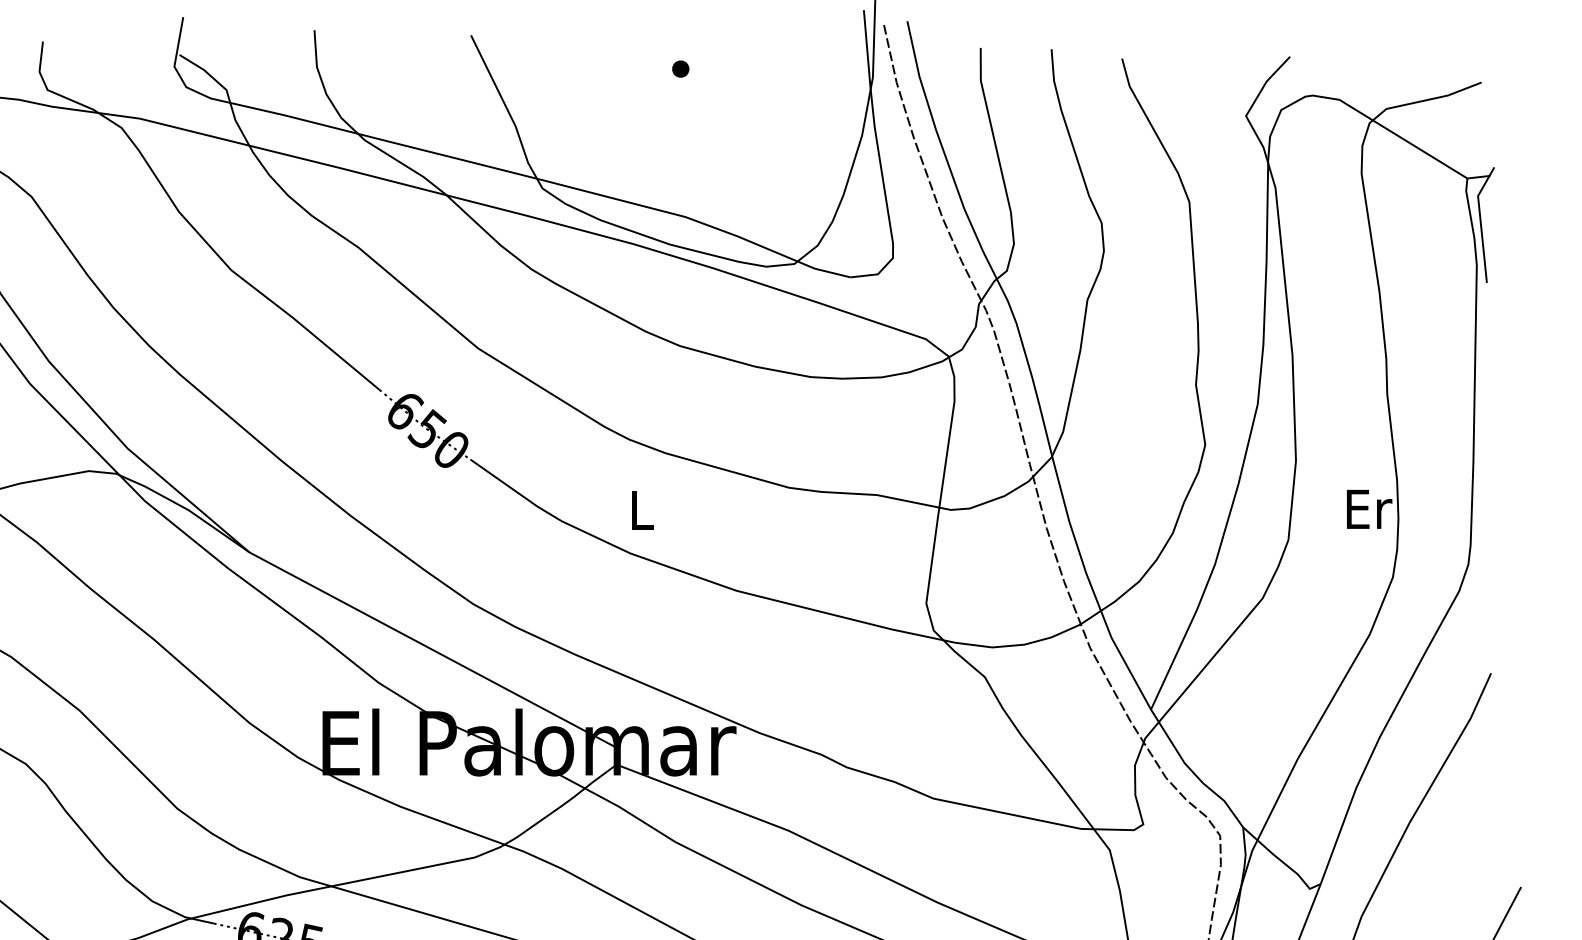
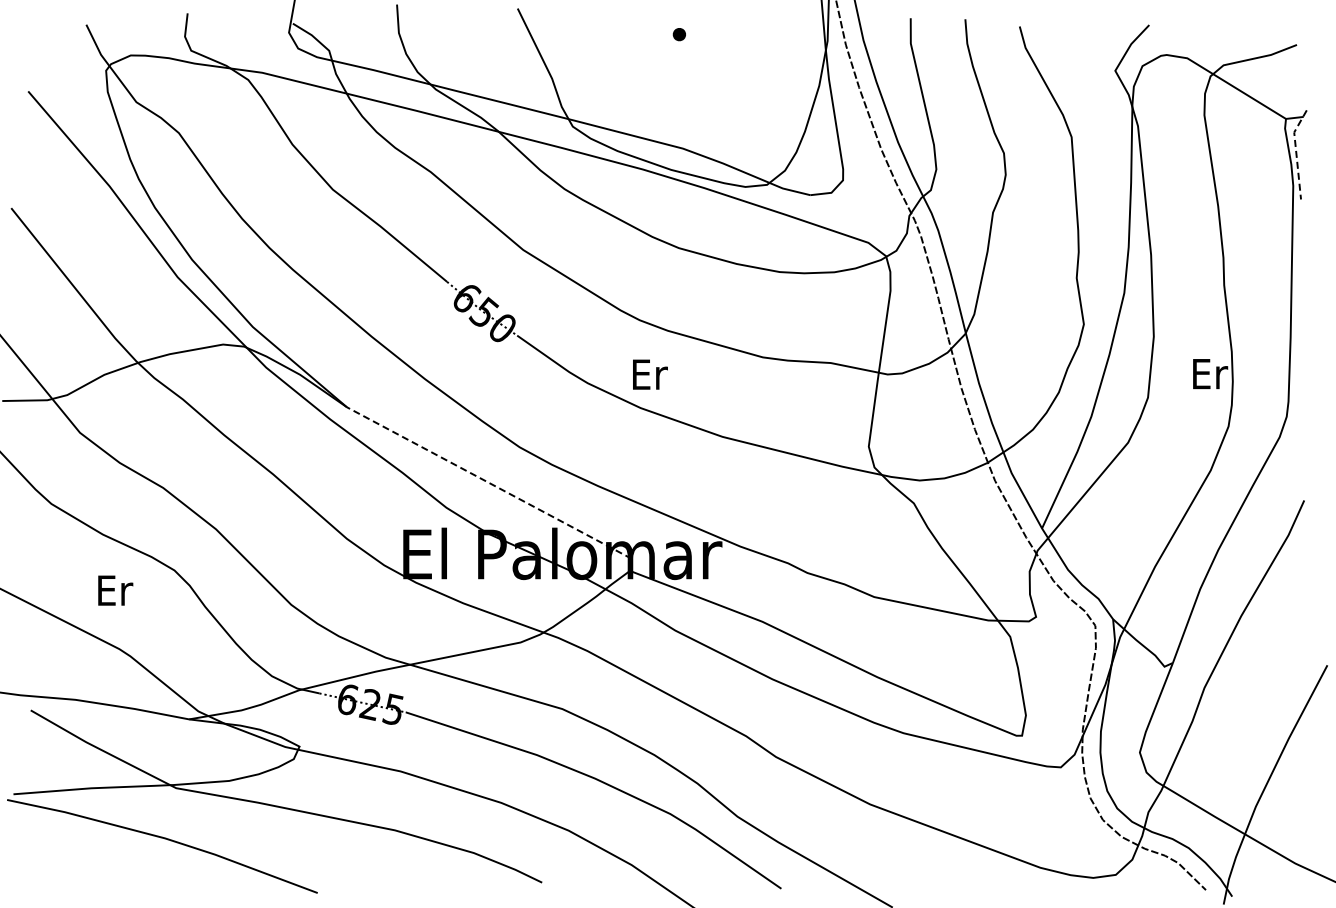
line: (1481, 223) -> (1296, 153), solid -> dashed
text: (643, 509) -> (650, 374), L -> Er
line: (442, 655) -> (495, 486), solid -> dashed

